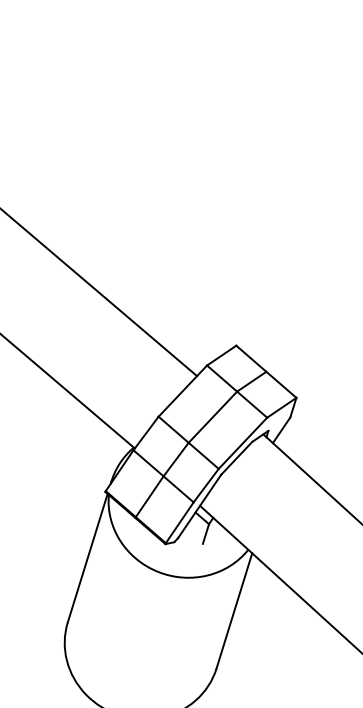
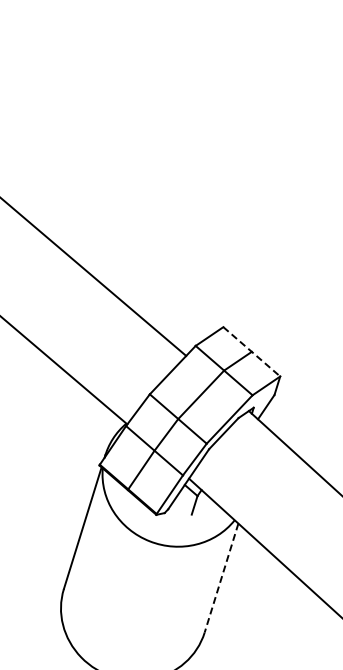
line: (266, 371) -> (251, 351), solid -> dashed
line: (234, 611) -> (221, 578), solid -> dashed

